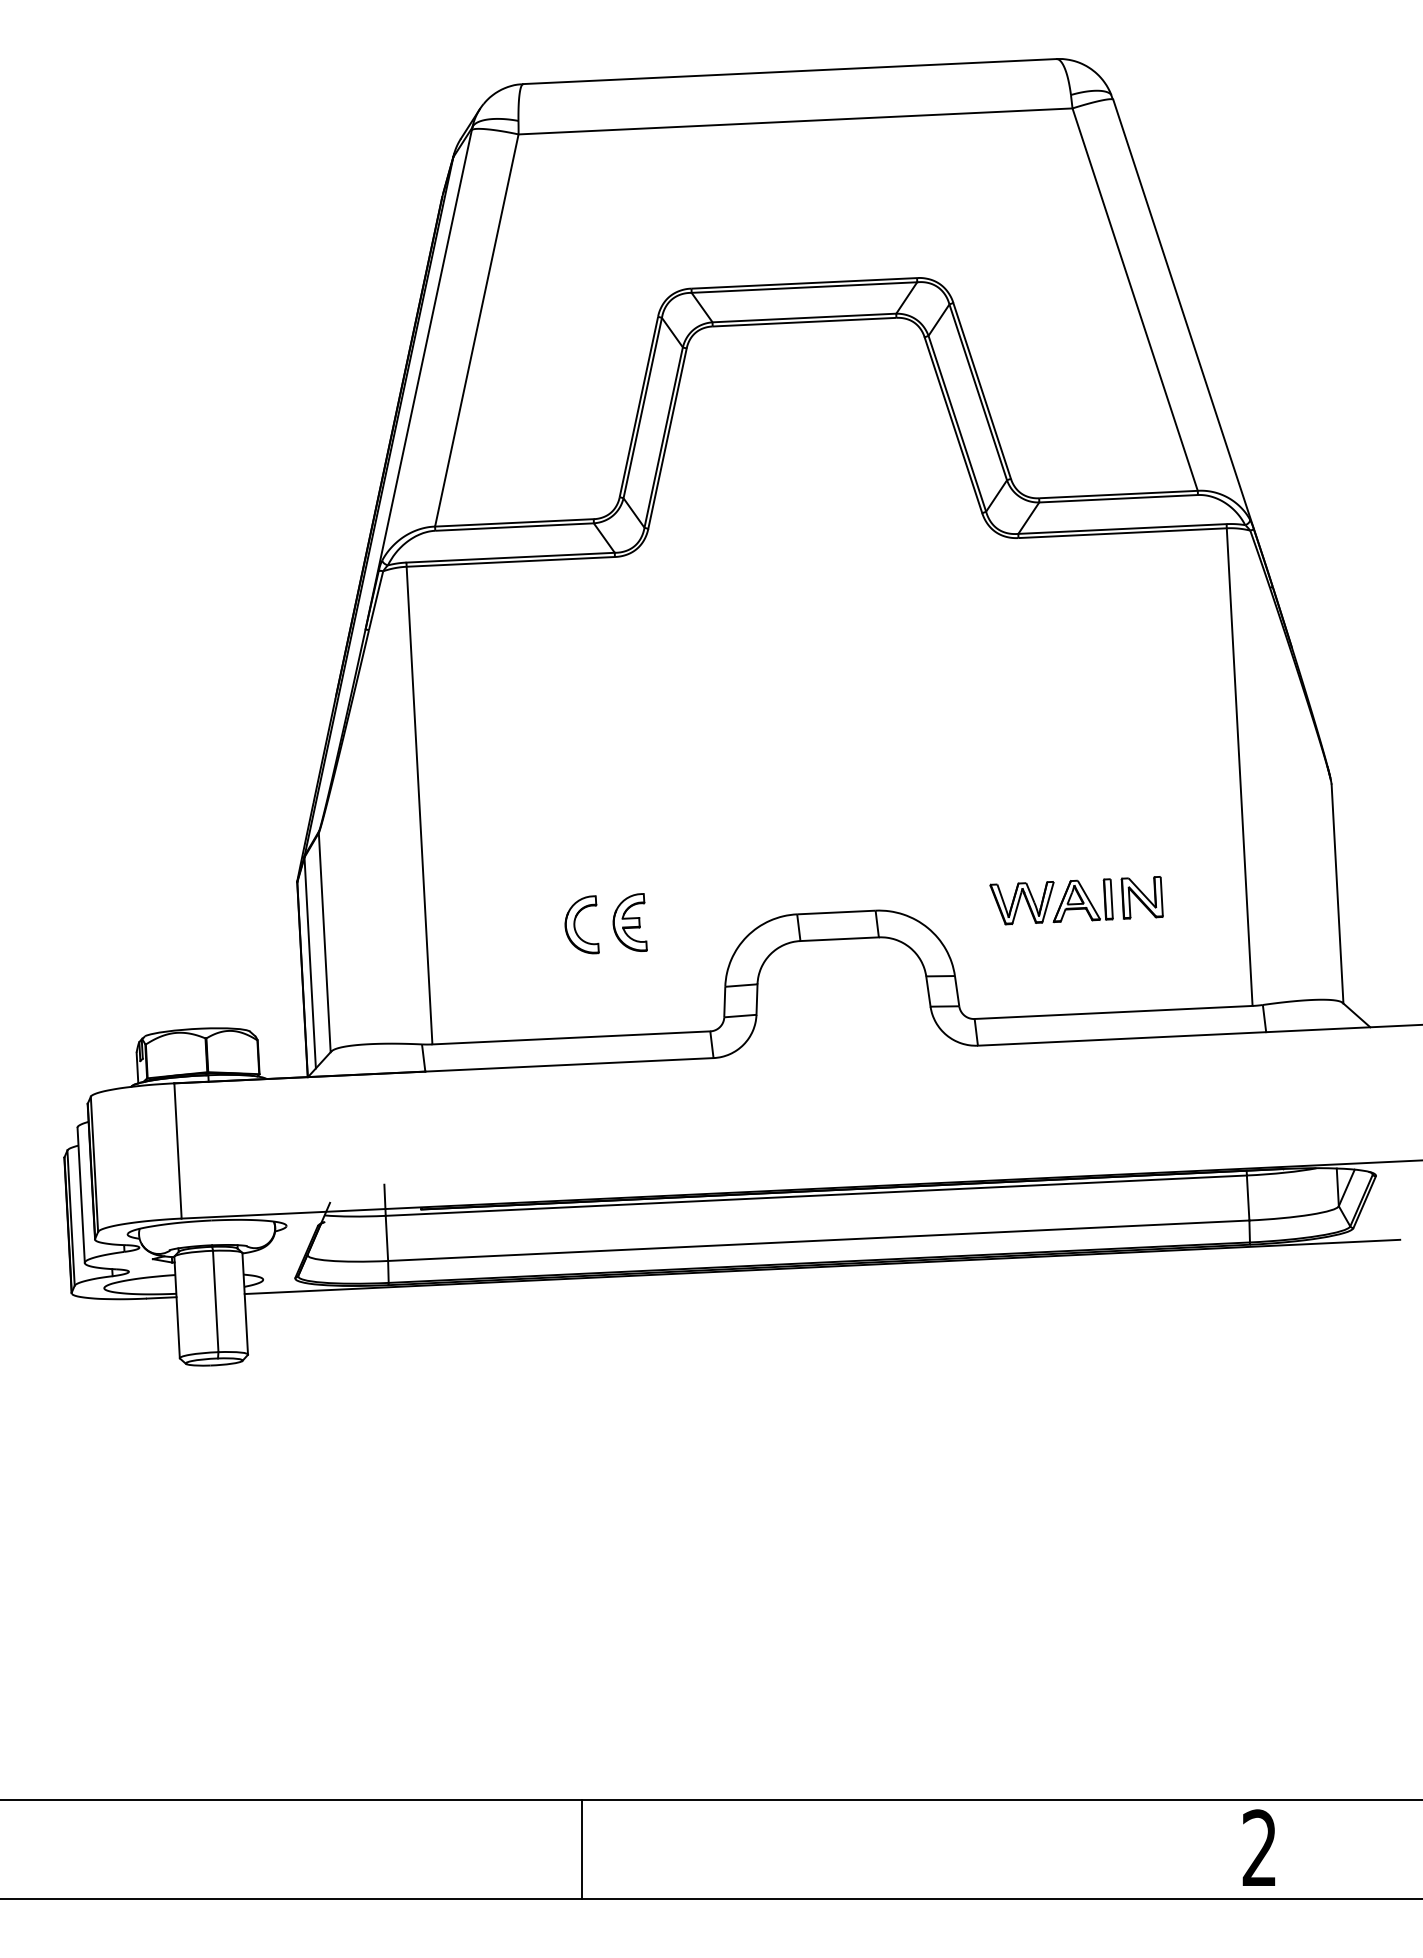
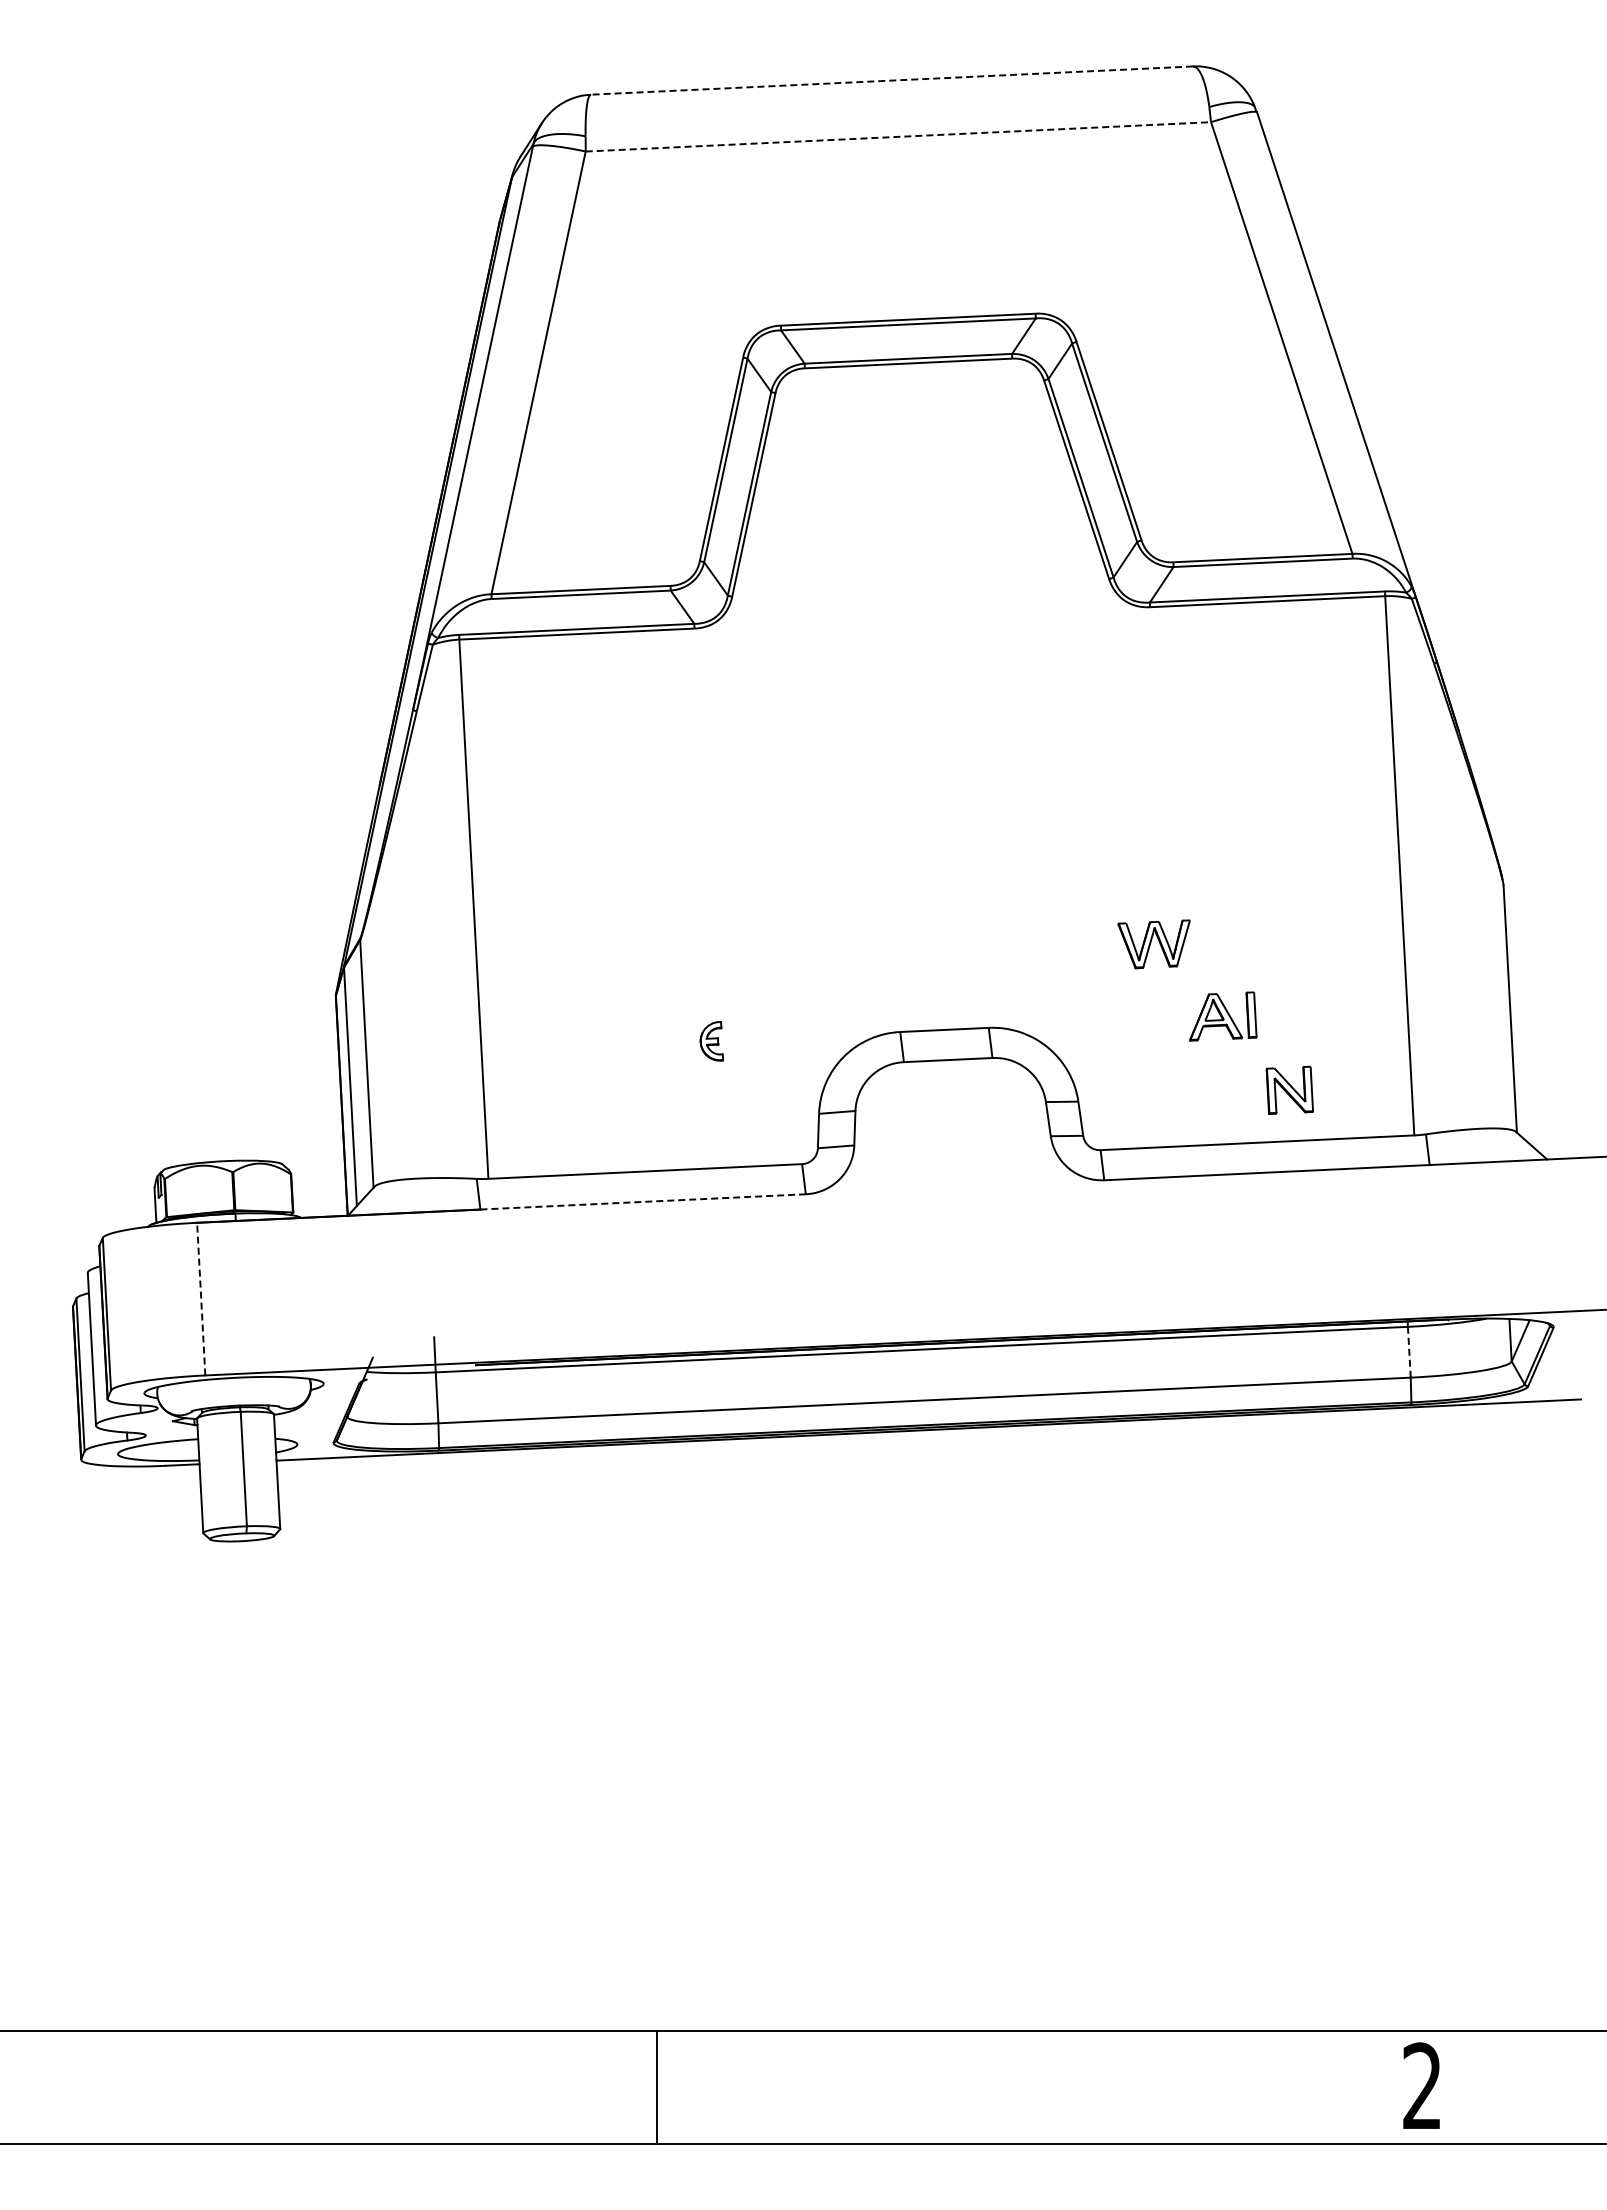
line: (789, 71) -> (891, 80), solid -> dashed
line: (795, 121) -> (898, 136), solid -> dashed
part: (1141, 897) -> (1289, 1090), moved
part: (1021, 903) -> (1153, 944), moved
part: (630, 922) -> (711, 1041), size x0.6
part: (575, 924) -> (649, 1043), removed
line: (569, 1064) -> (643, 1201), solid -> dashed
line: (178, 1150) -> (201, 1298), solid -> dashed
line: (1248, 1198) -> (1409, 1352), solid -> dashed

